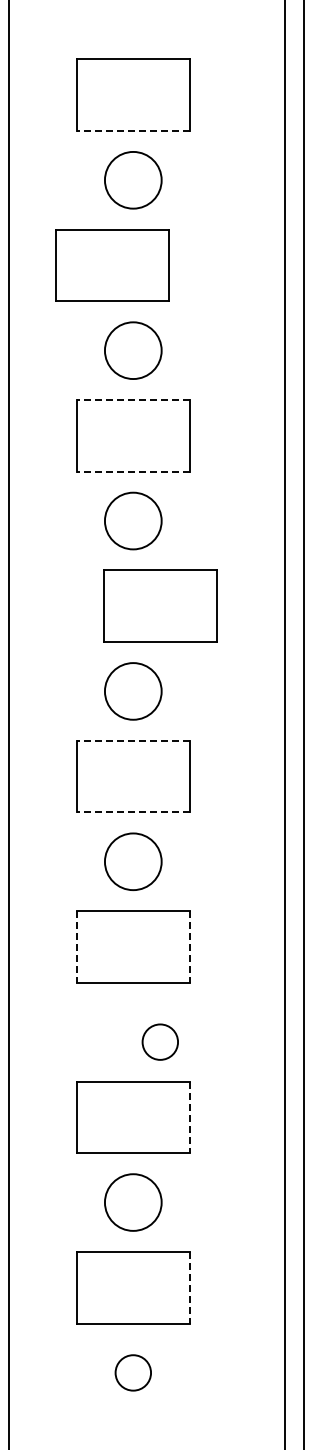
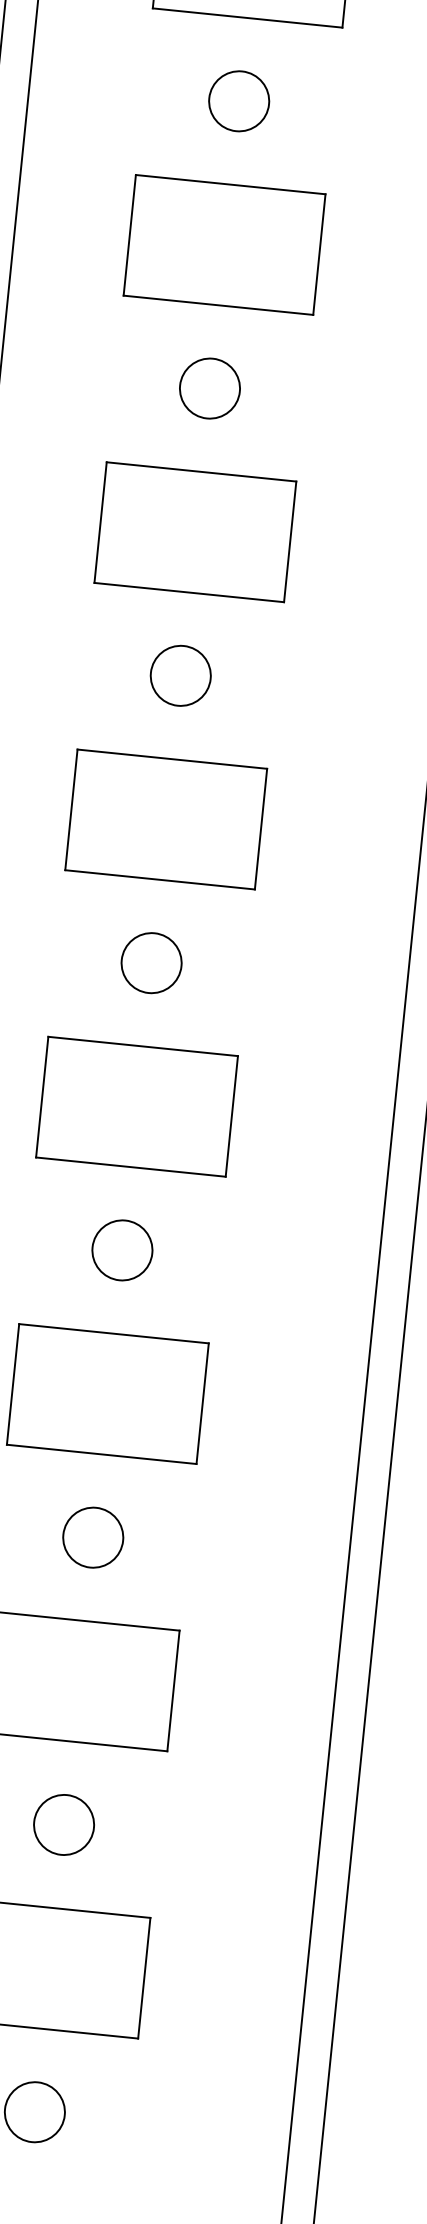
line: (132, 130) -> (246, 17), dashed -> solid
circle: (133, 180) -> (239, 101), size x0.62
part: (112, 265) -> (224, 245), moved
circle: (133, 350) -> (210, 388), size x0.62
line: (132, 400) -> (200, 472), dashed -> solid
line: (132, 471) -> (187, 592), dashed -> solid
circle: (133, 520) -> (181, 674), size x0.62
part: (160, 605) -> (166, 818), moved
circle: (133, 691) -> (151, 963), size x0.62
line: (132, 740) -> (141, 1045), dashed -> solid
line: (132, 812) -> (129, 1167), dashed -> solid
circle: (133, 861) -> (122, 1249), size x0.62
line: (77, 946) -> (13, 1383), dashed -> solid
line: (189, 946) -> (202, 1402), dashed -> solid
circle: (159, 1041) -> (91, 1536), moved
line: (189, 1117) -> (173, 1691), dashed -> solid
circle: (133, 1202) -> (64, 1824), size x0.62
line: (189, 1287) -> (144, 1977), dashed -> solid

